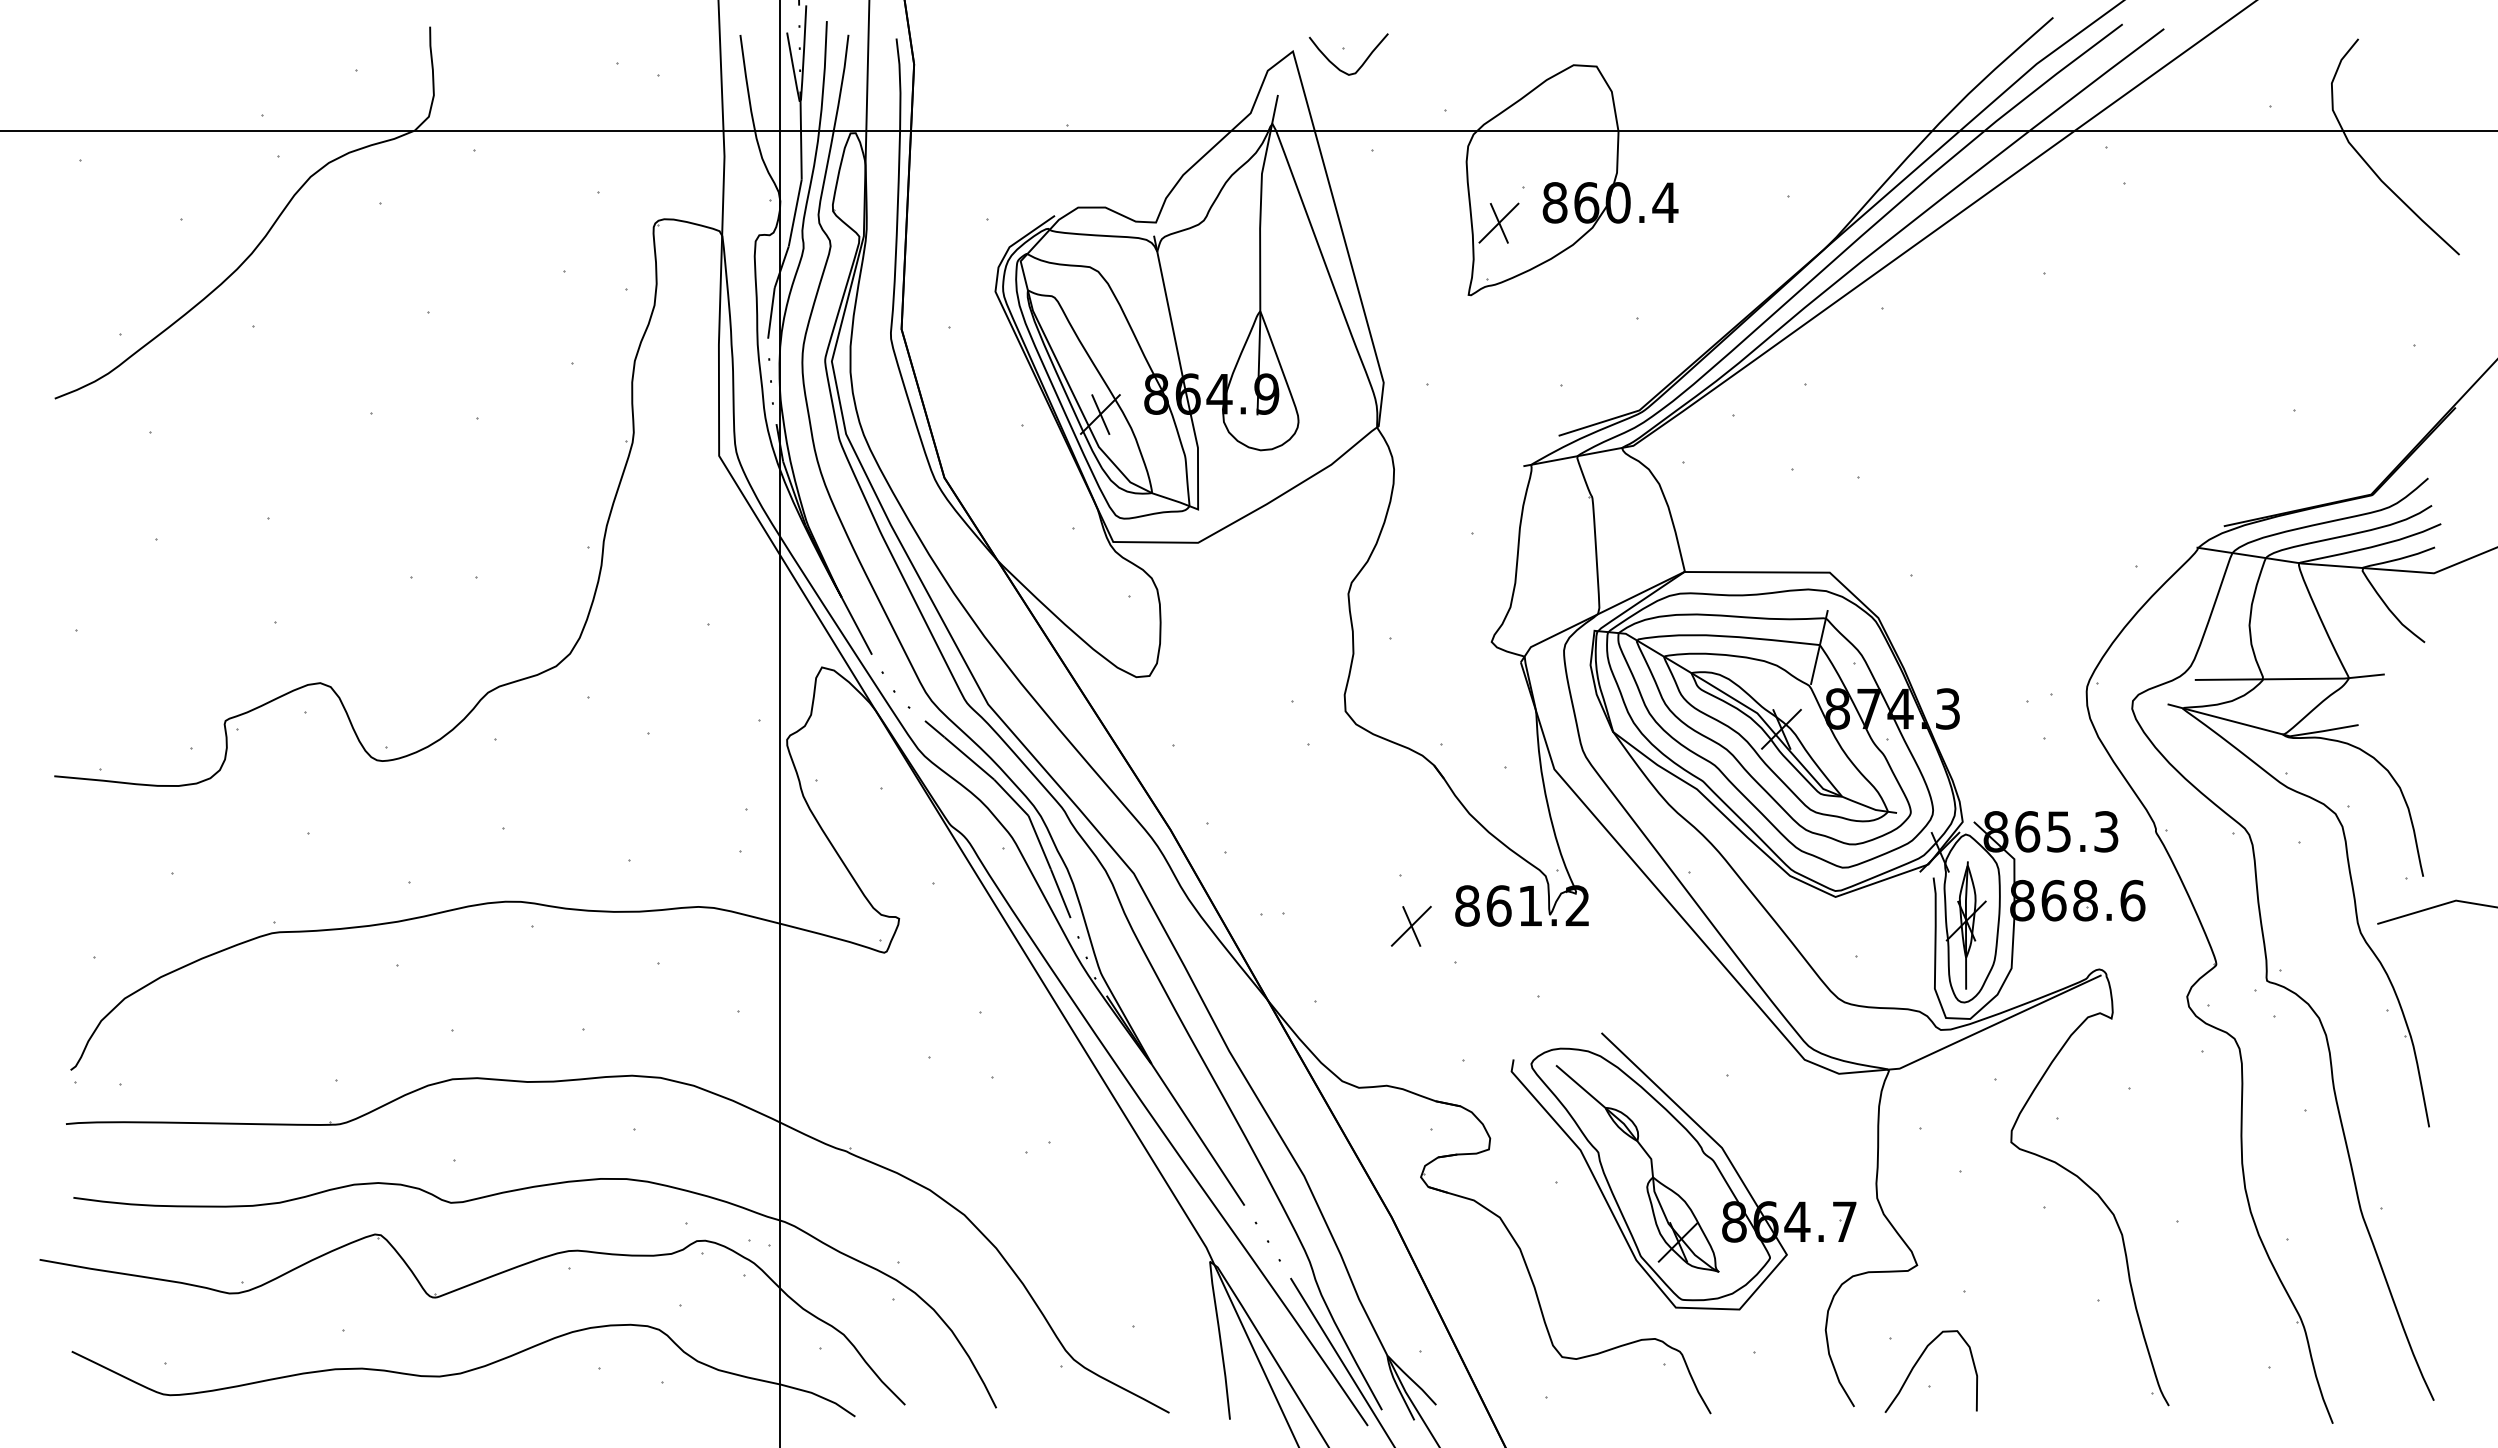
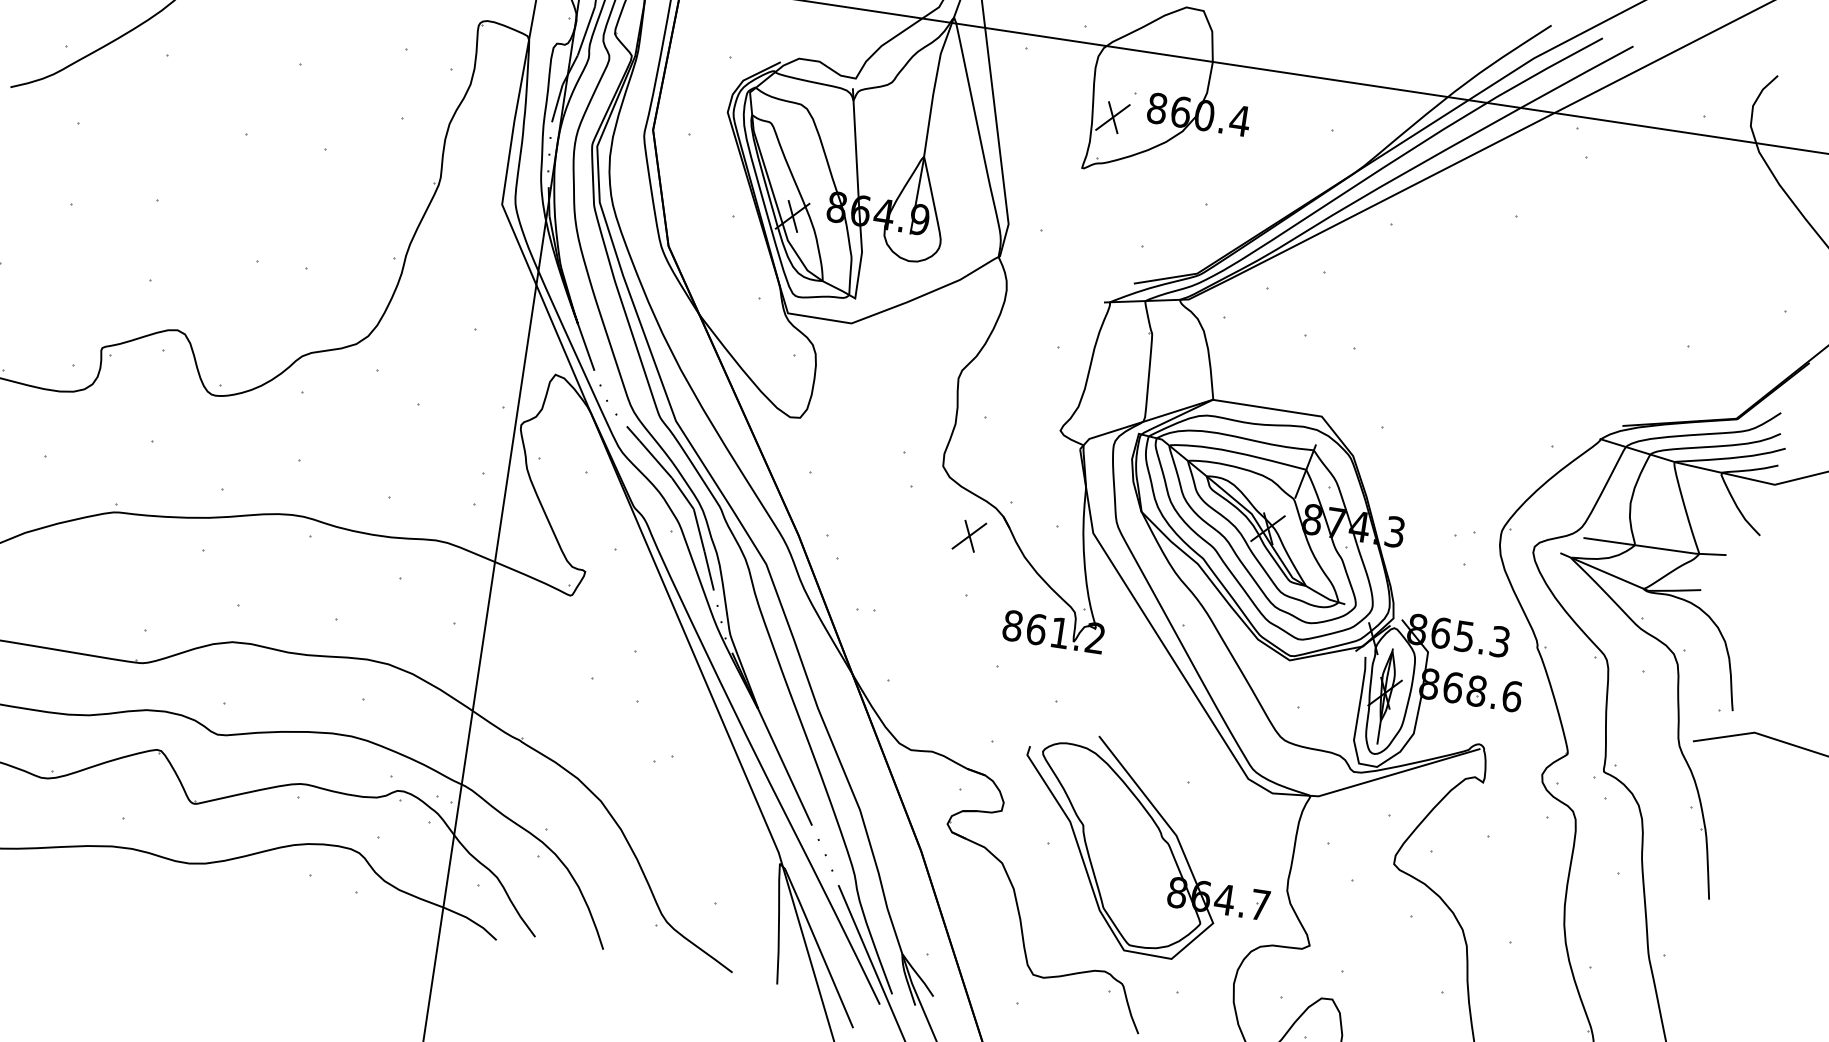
part: (1410, 925) -> (968, 535), moved
part: (1650, 1164) -> (1121, 840), removed

